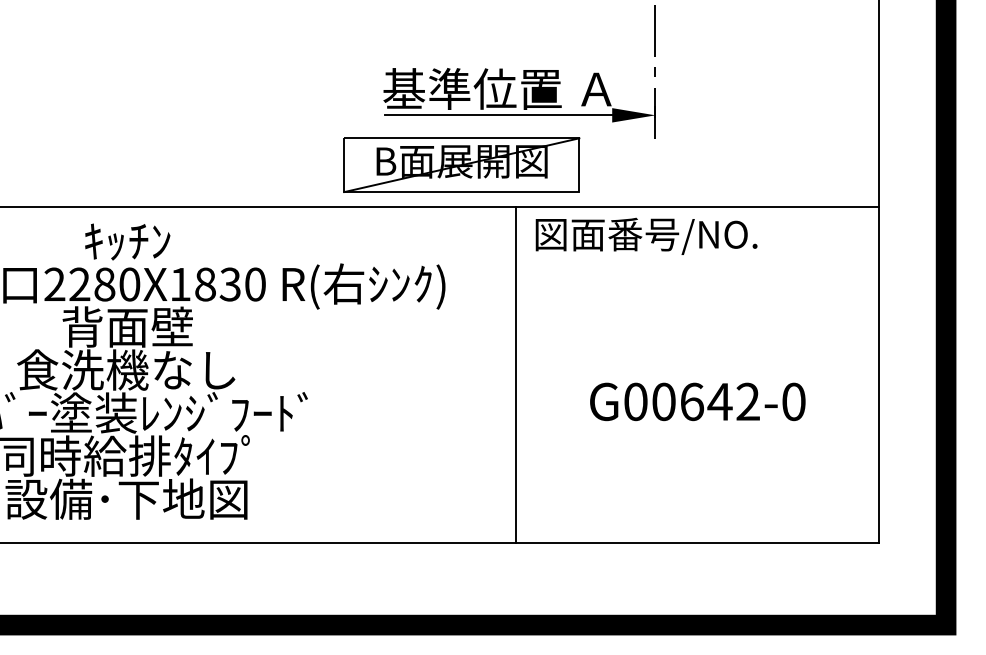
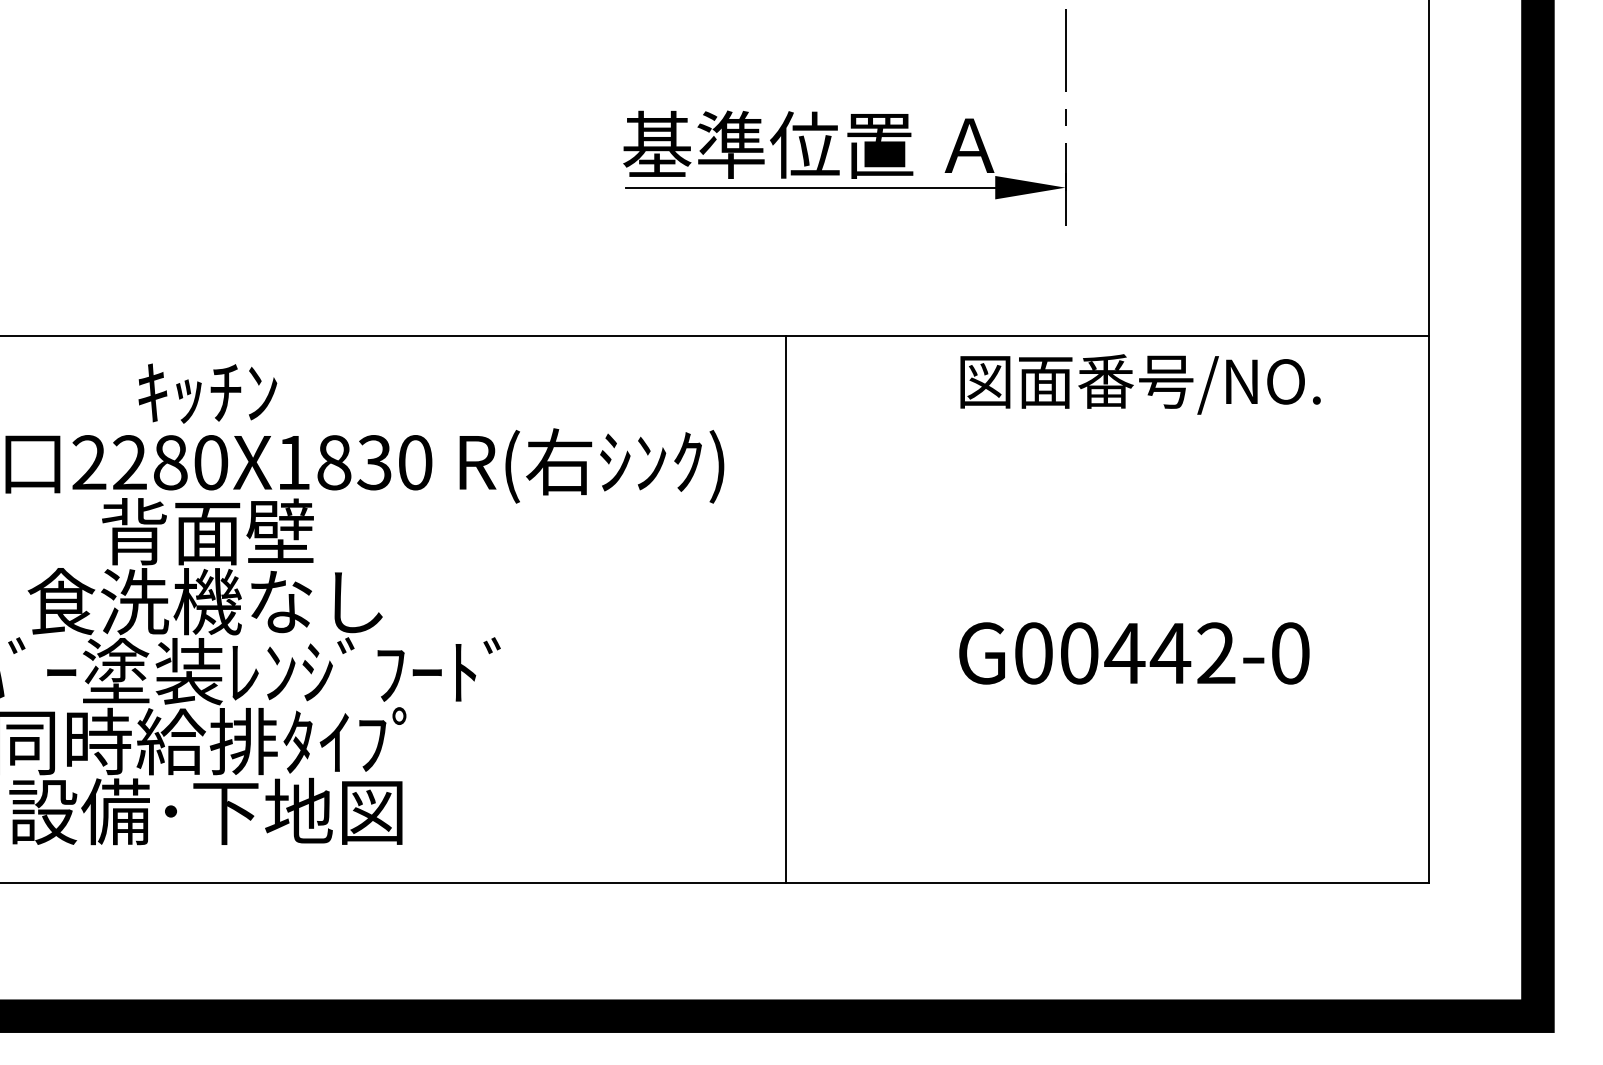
part: (461, 164) -> (750, 267), removed
text: (646, 235) -> (1140, 382), moved
line: (516, 374) -> (786, 608), moved
text: (691, 401) -> (1124, 652), G00642-0 -> G00442-0

